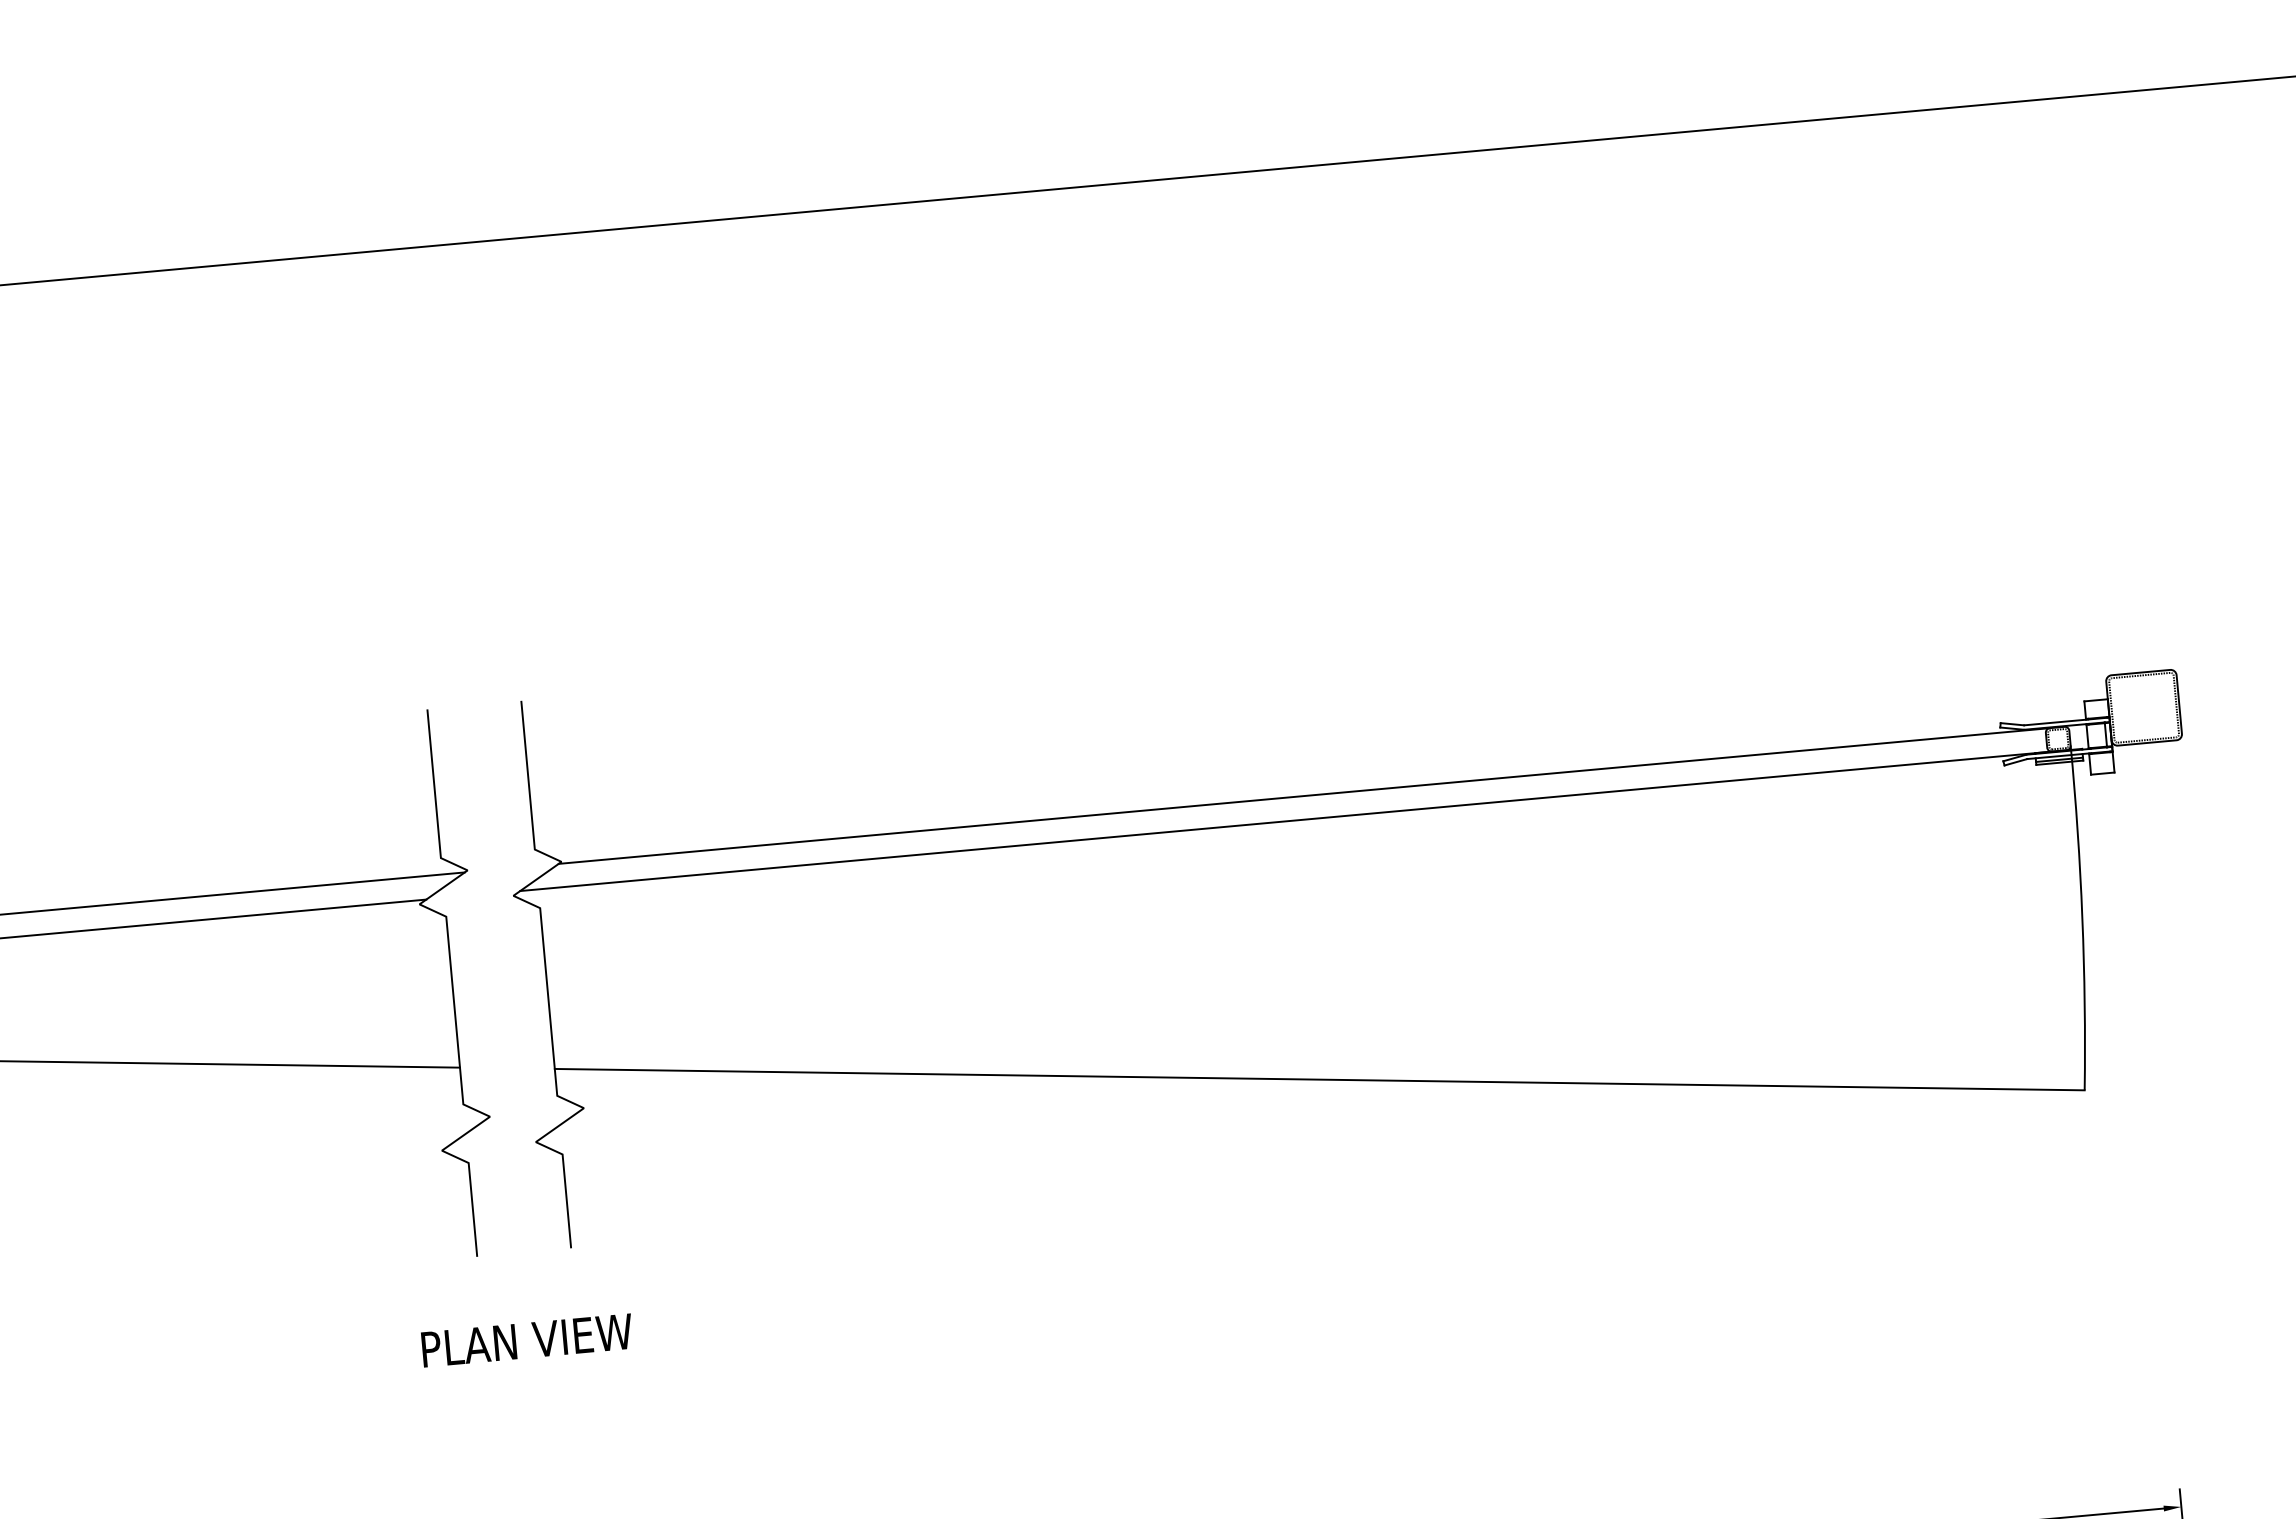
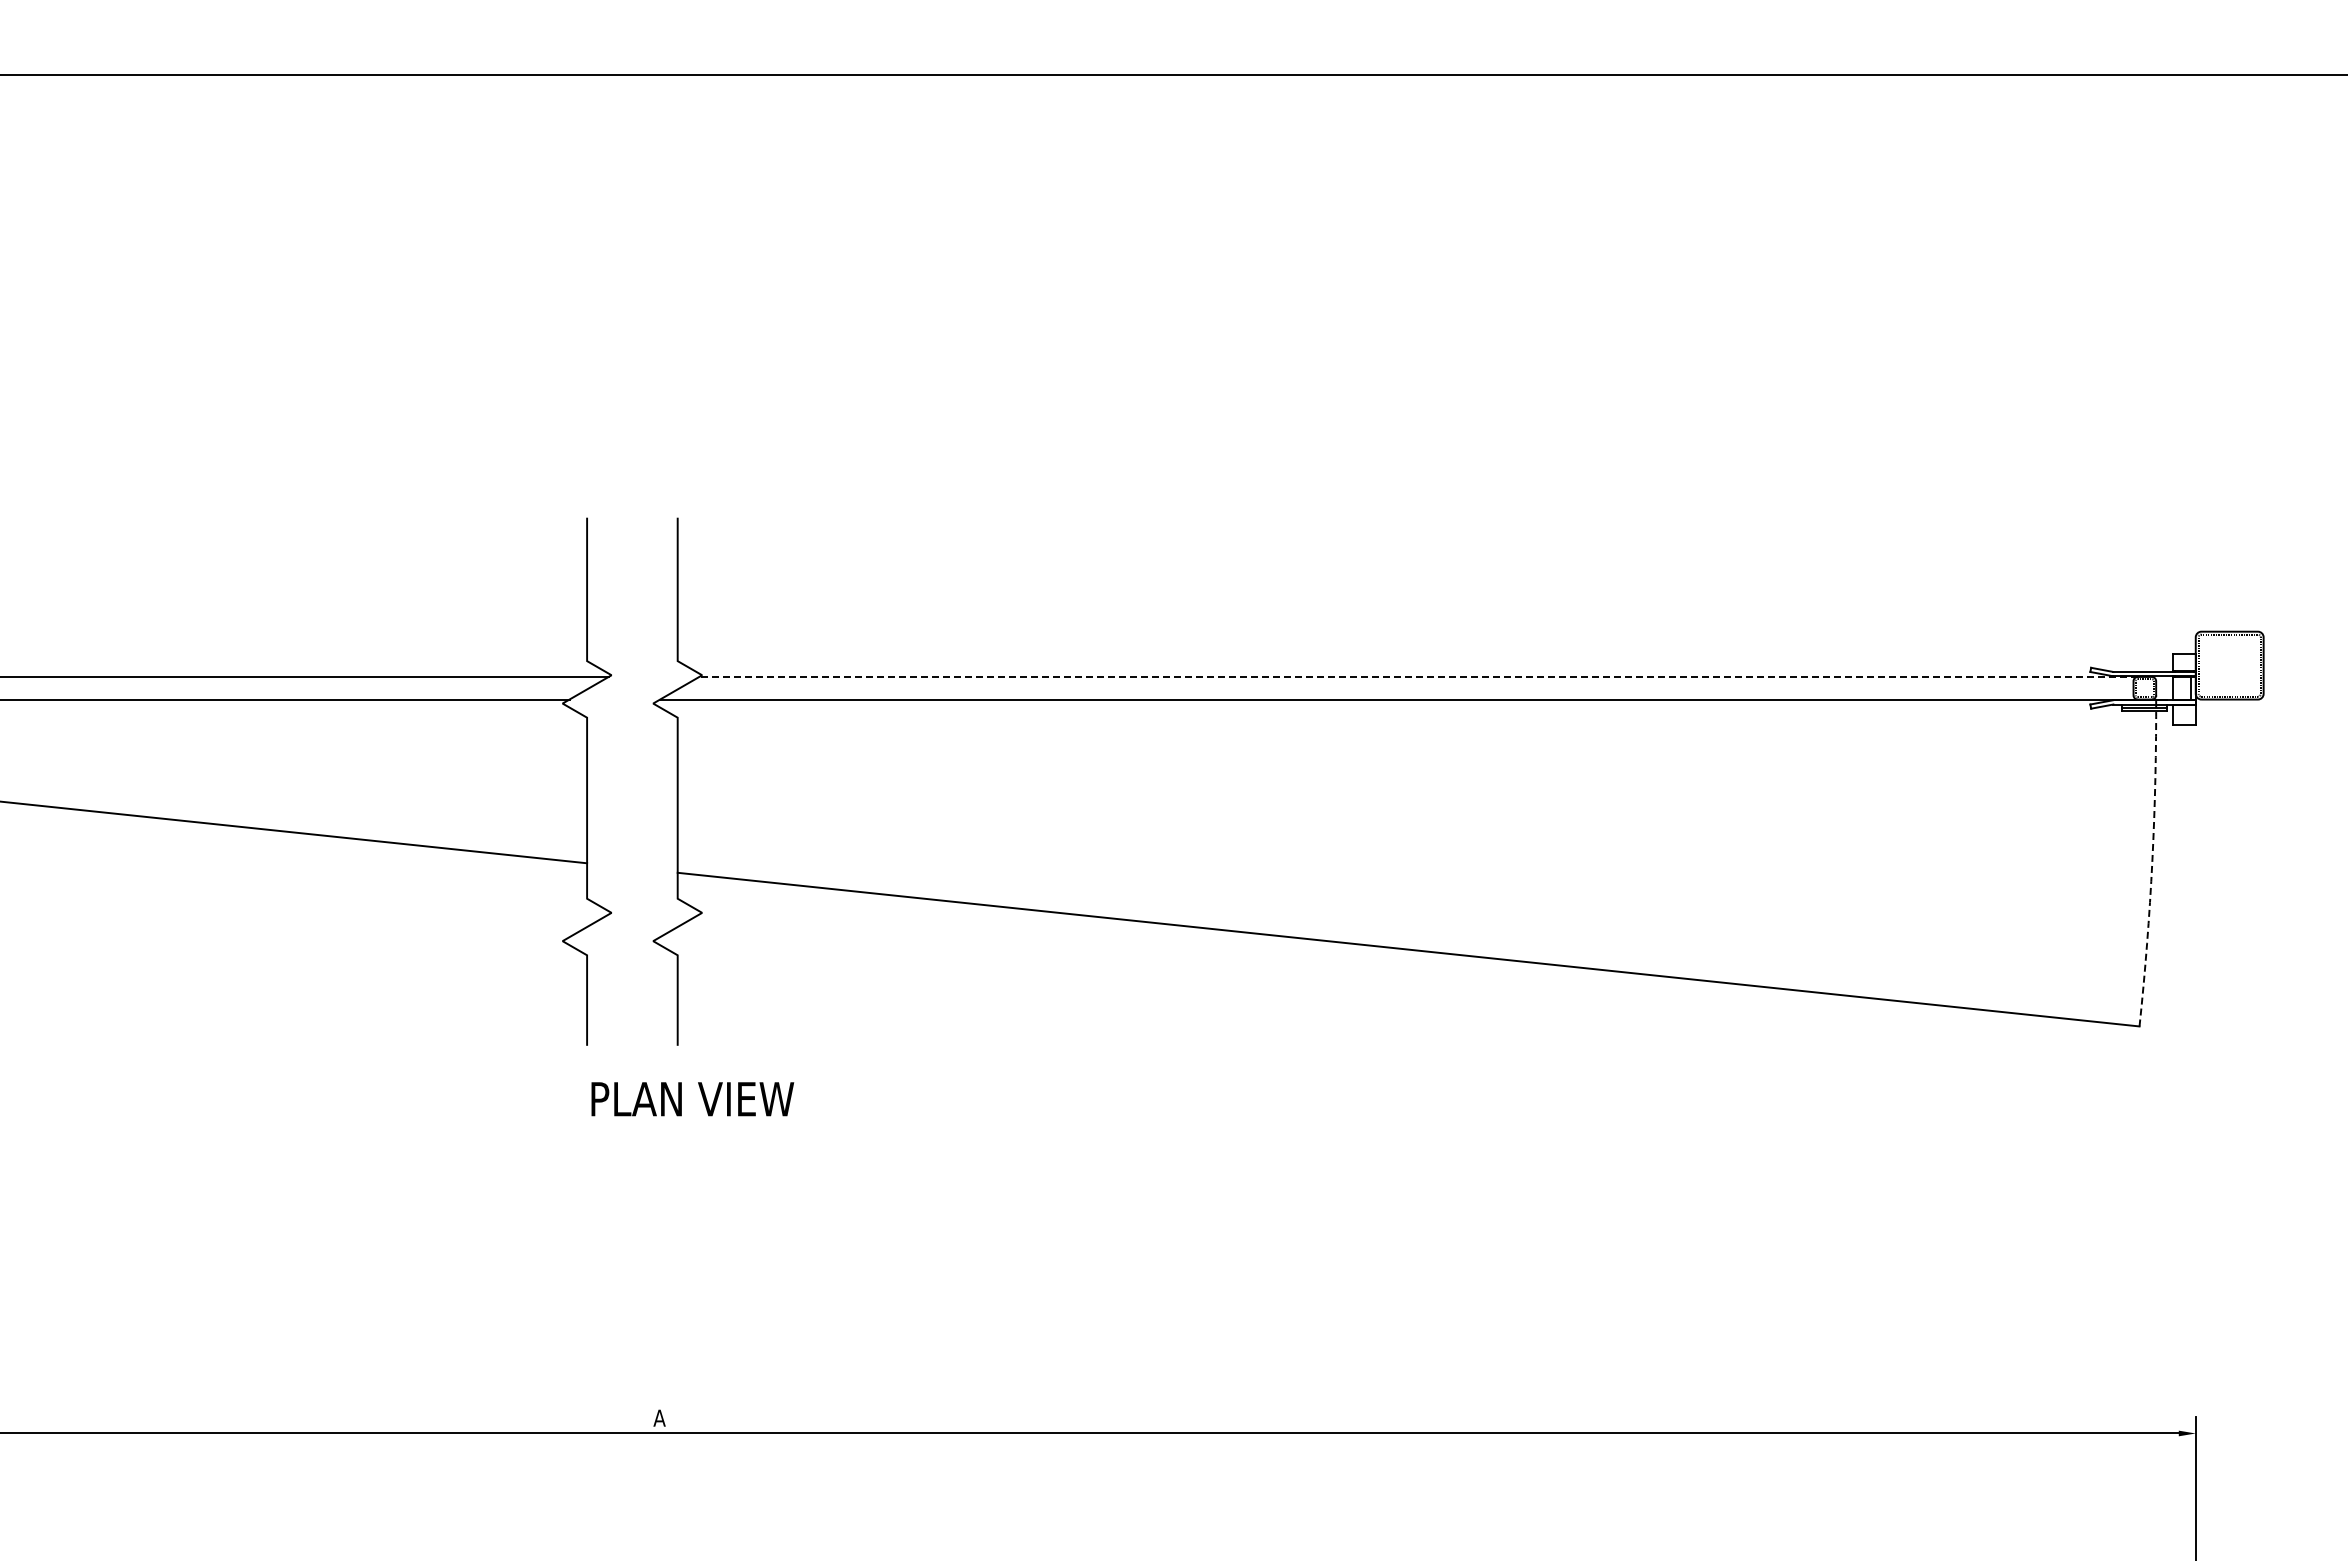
line: (1304, 795) -> (1418, 676), solid -> dashed
arc: (2082, 918) -> (2152, 861), solid -> dashed
text: (527, 1340) -> (692, 1099), moved

